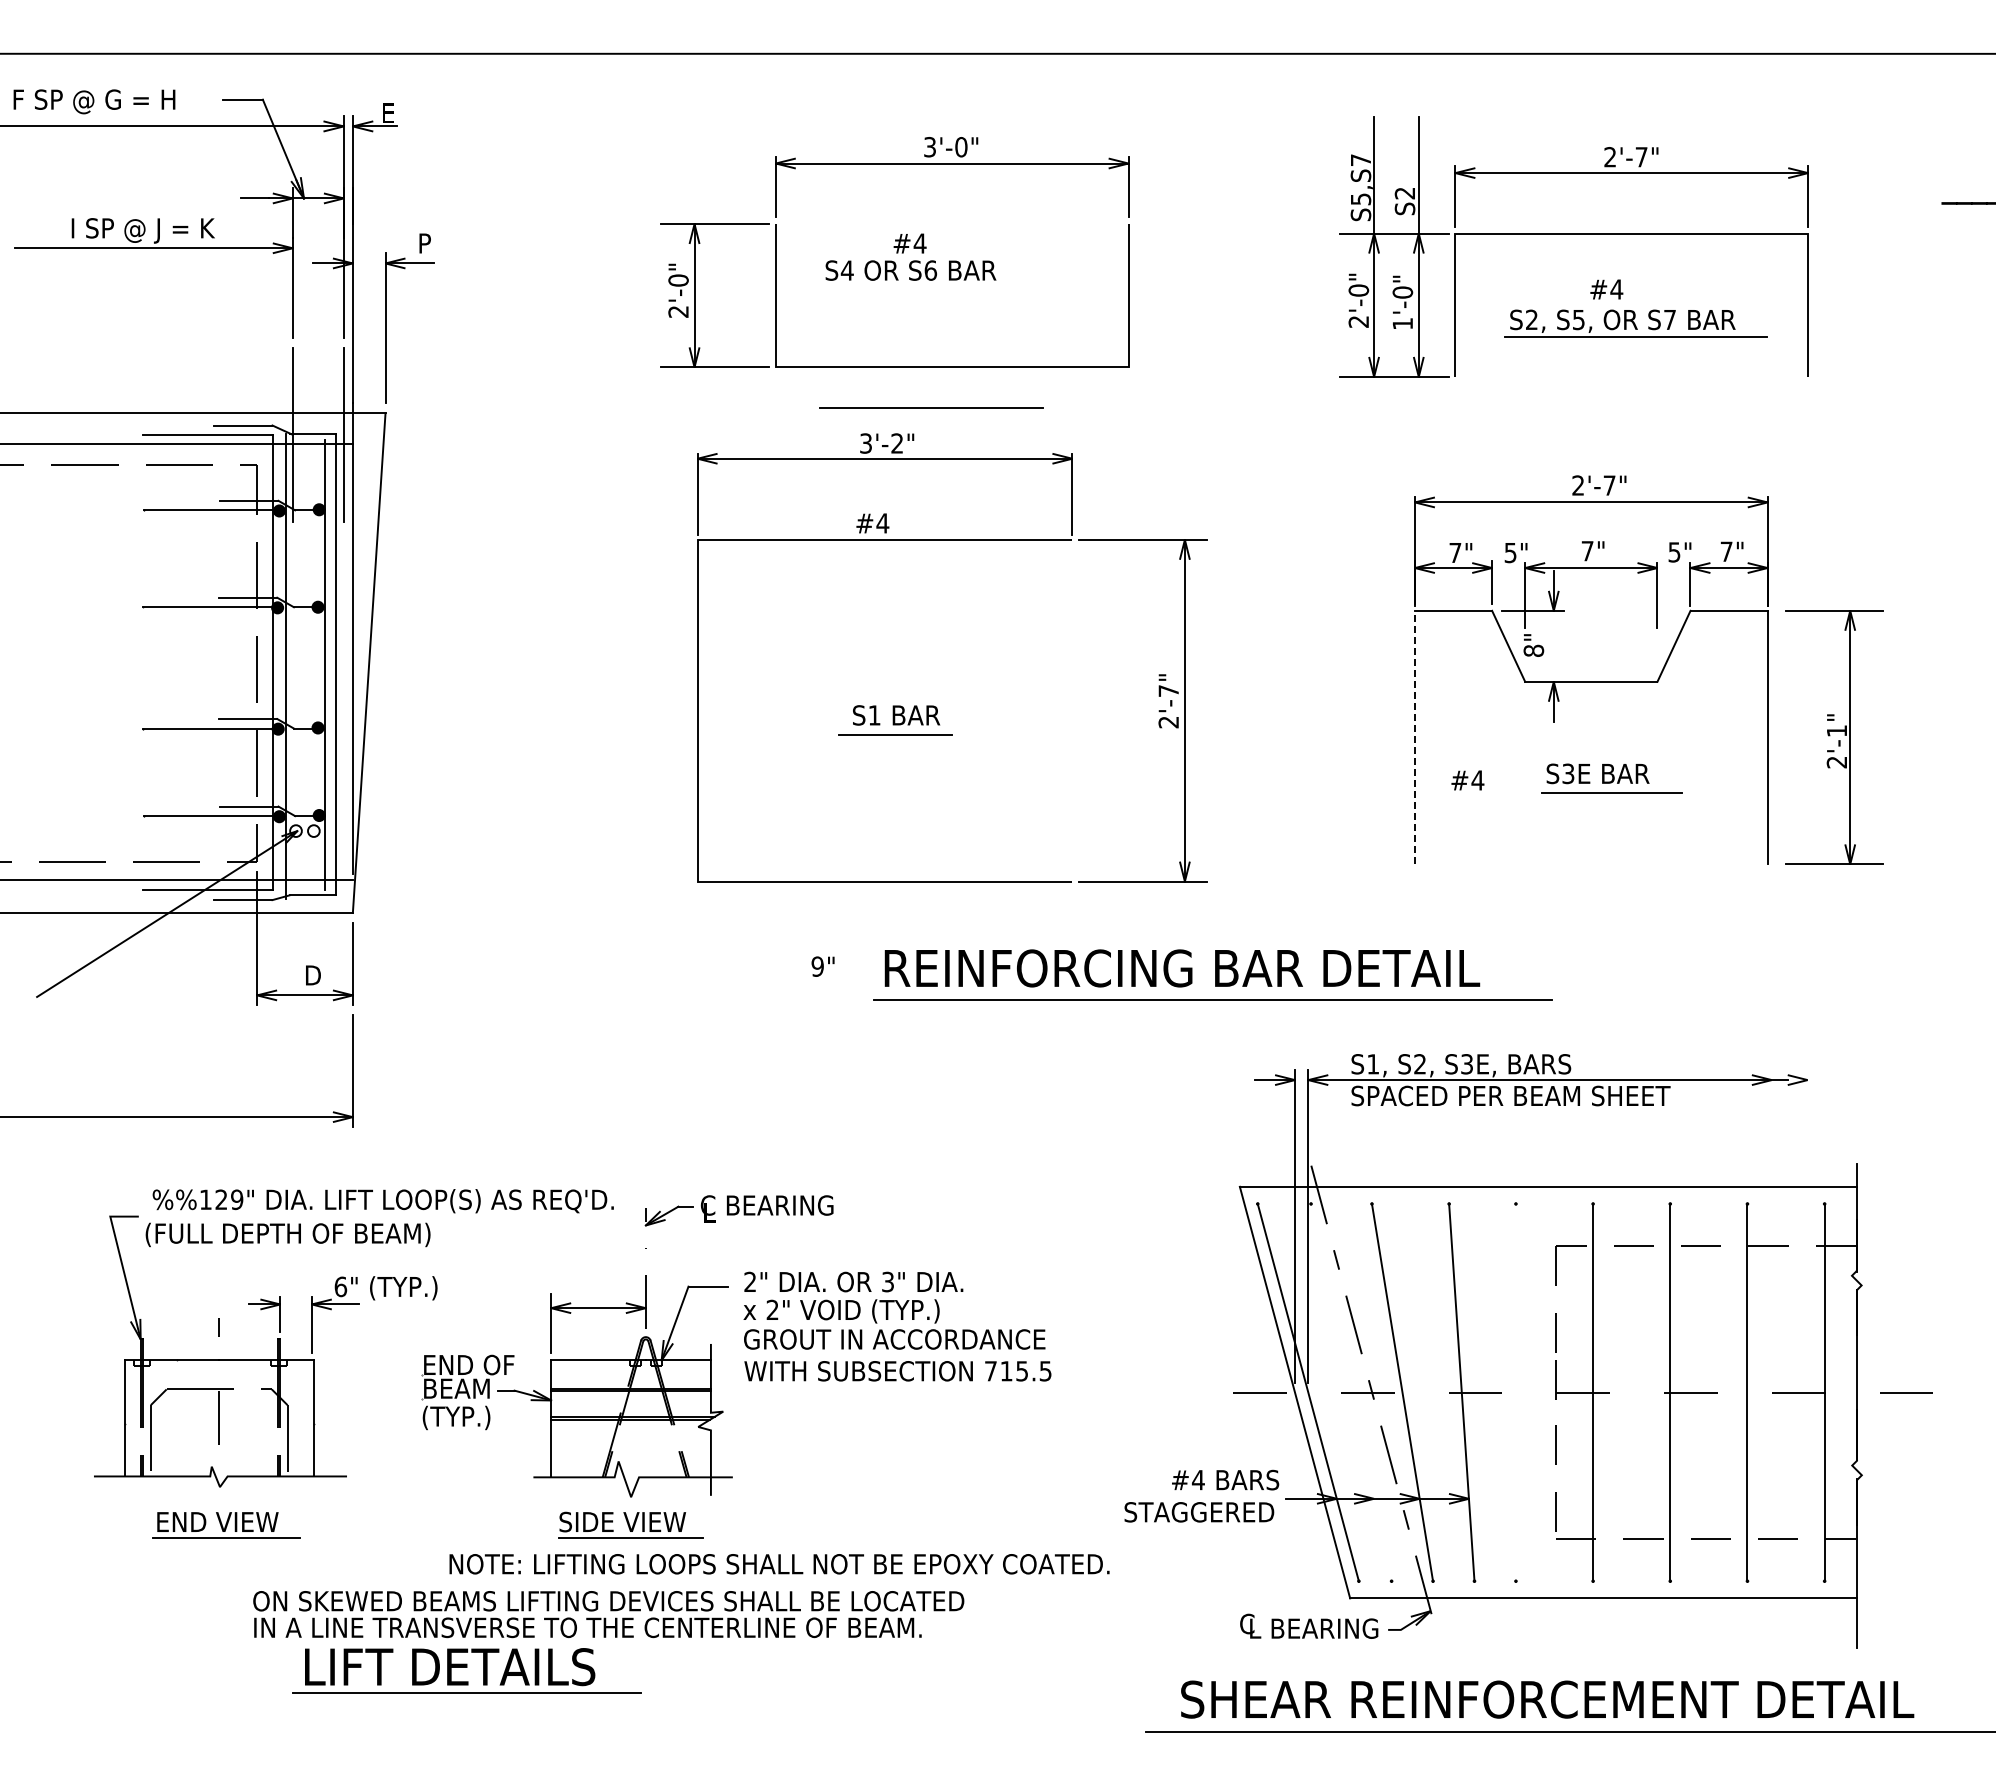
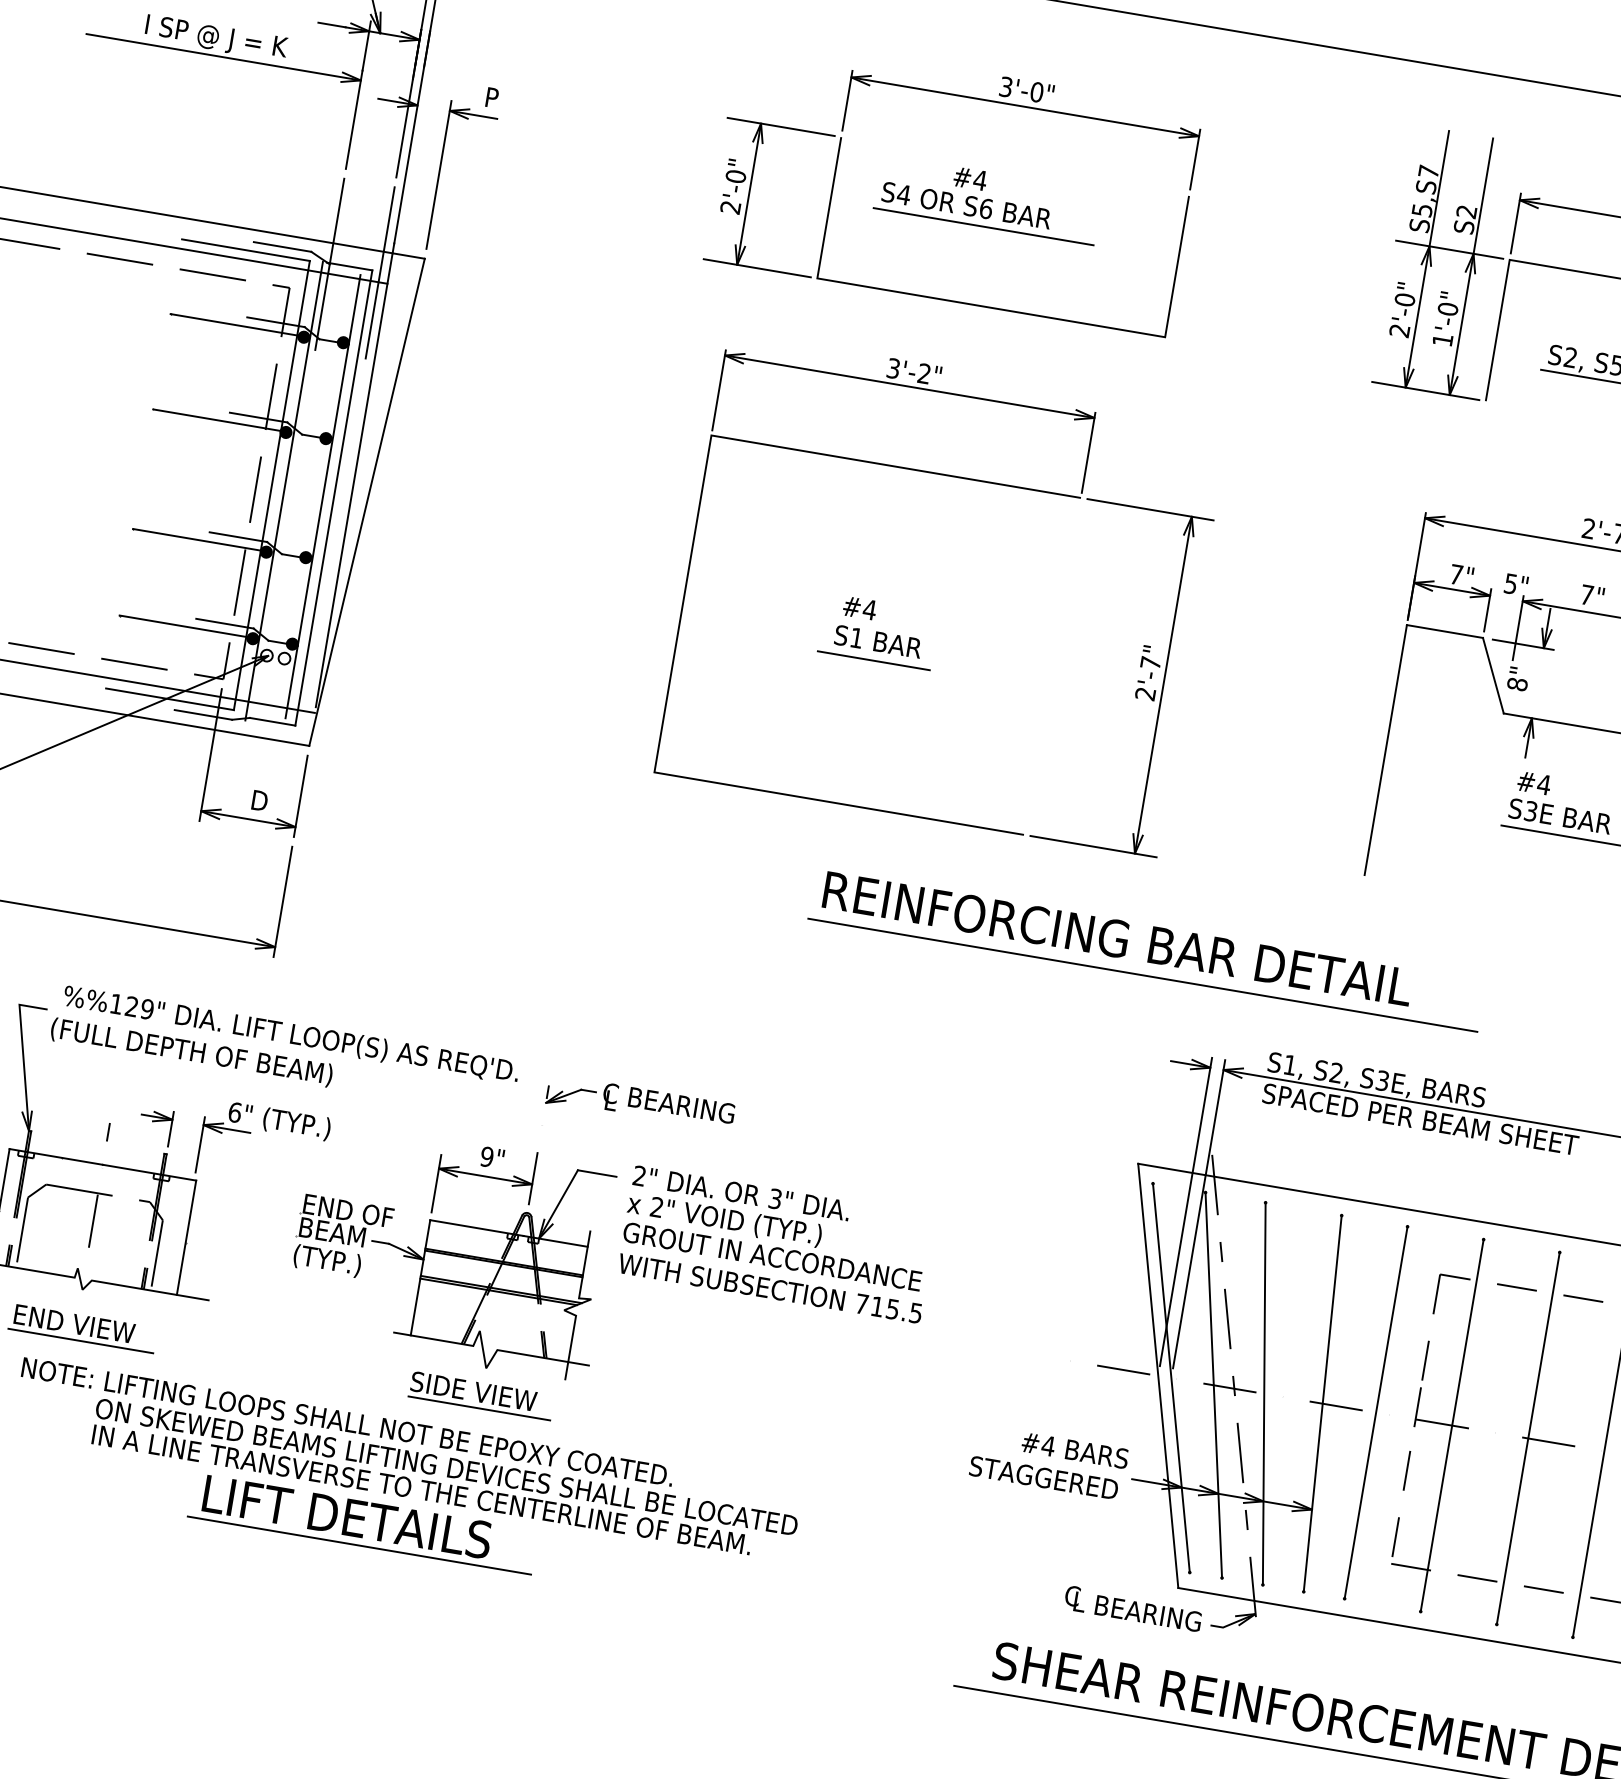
line: (931, 407) -> (983, 226), moved
text: (872, 523) -> (859, 608), moved
line: (1414, 737) -> (1385, 749), dashed -> solid
text: (1467, 780) -> (1533, 783), moved
text: (822, 966) -> (491, 1157), moved
line: (1351, 1392) -> (1213, 1385), added
line: (1515, 1392) -> (1375, 1412), added
text: (779, 1564) -> (347, 1422), moved
part: (466, 1670) -> (363, 1523), moved

